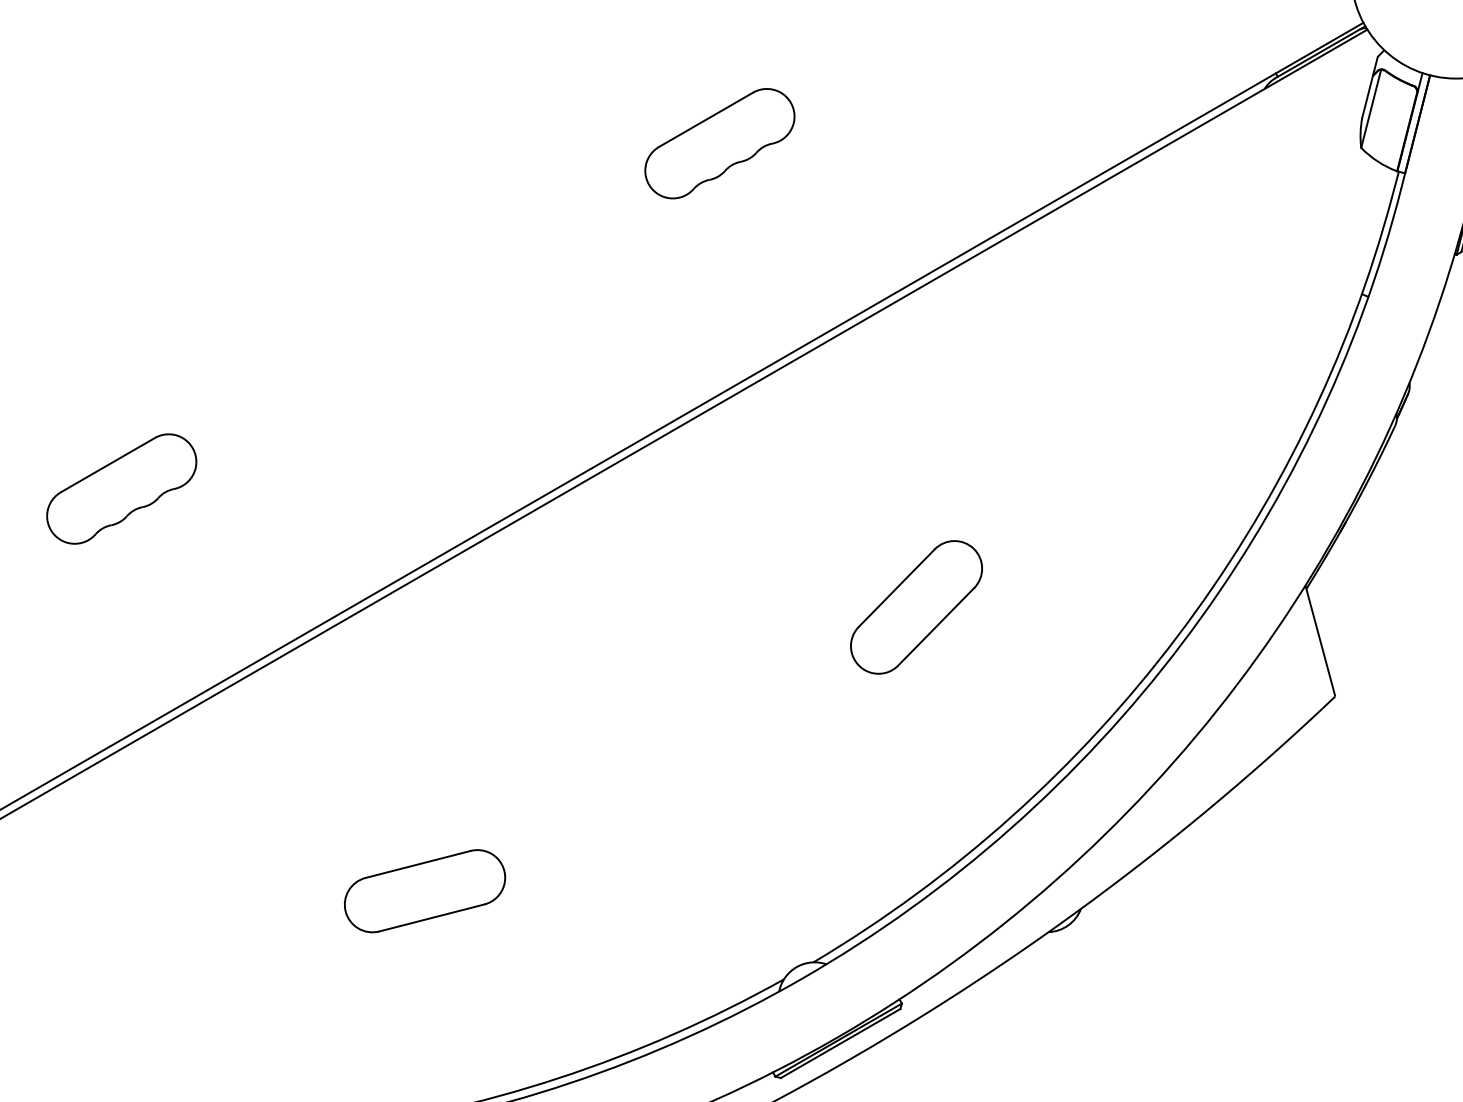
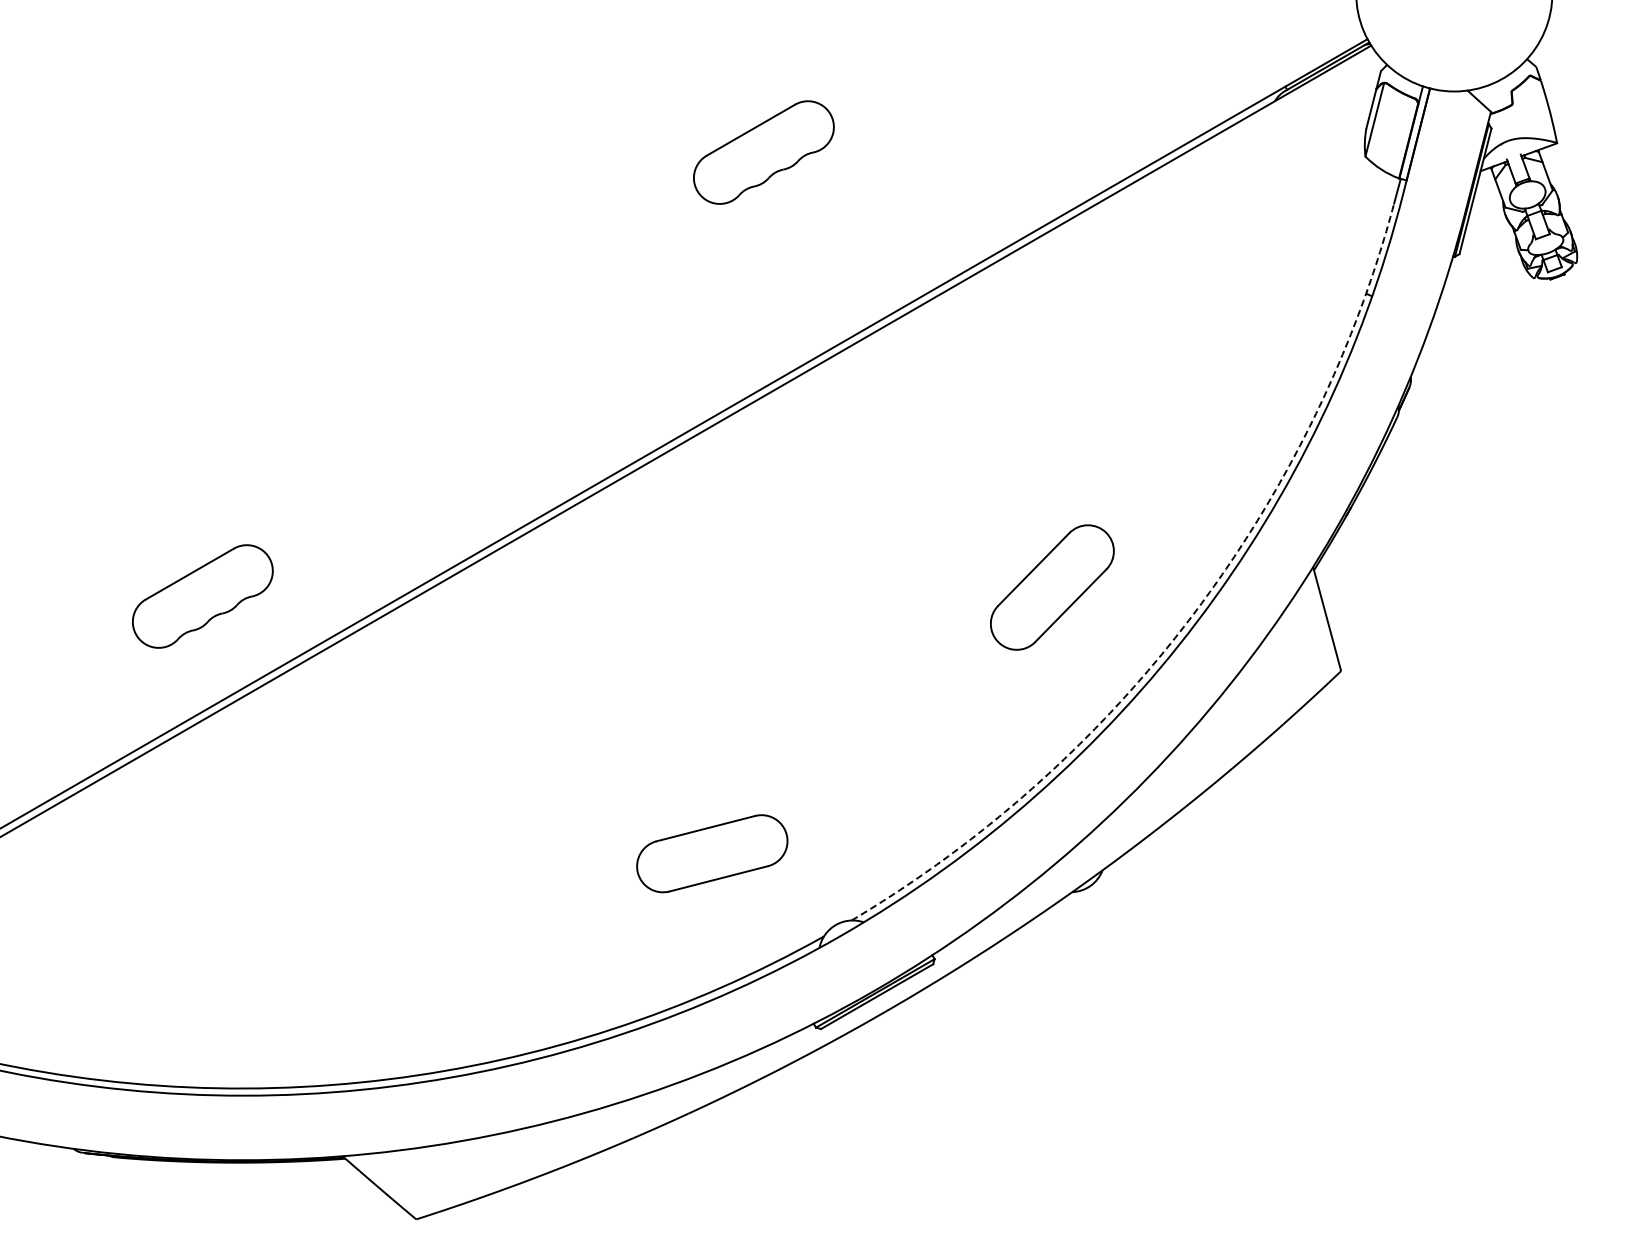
part: (121, 489) -> (202, 596), moved
part: (916, 607) -> (1052, 587), moved
arc: (1176, 637) -> (1192, 615), solid -> dashed
part: (425, 890) -> (712, 853), moved

